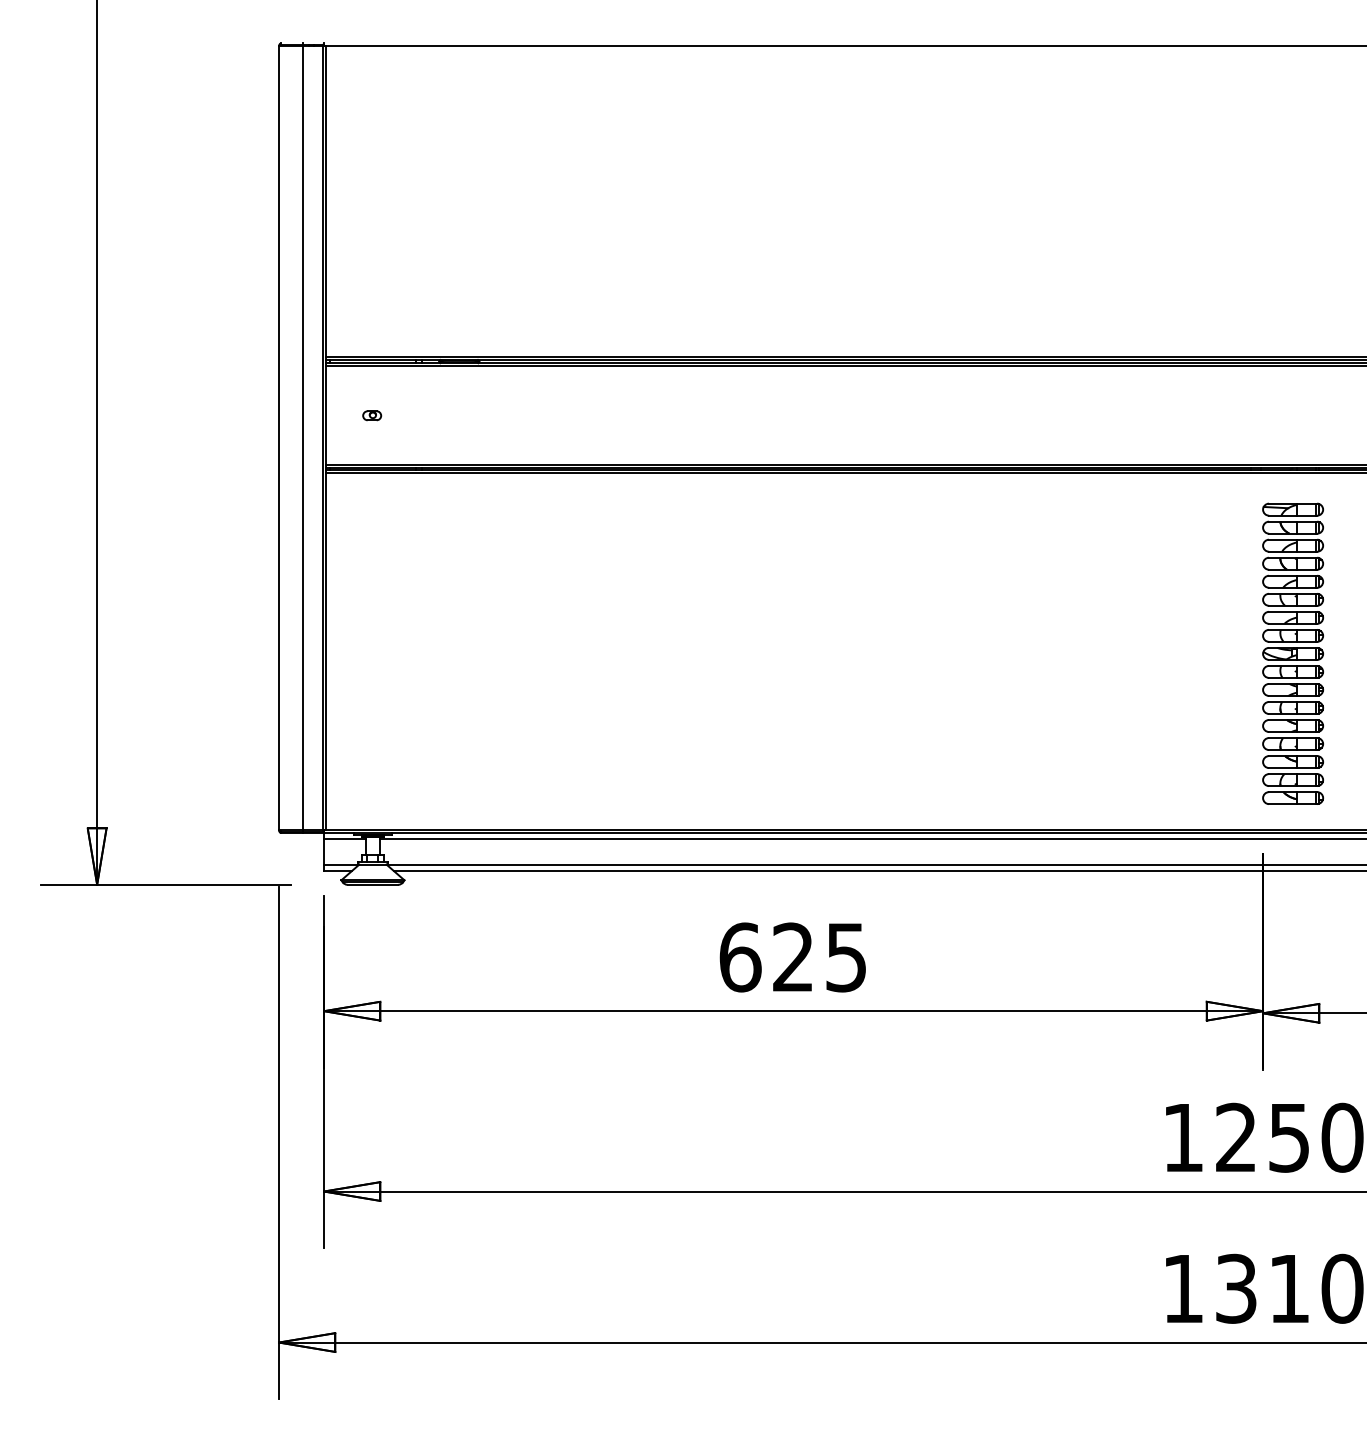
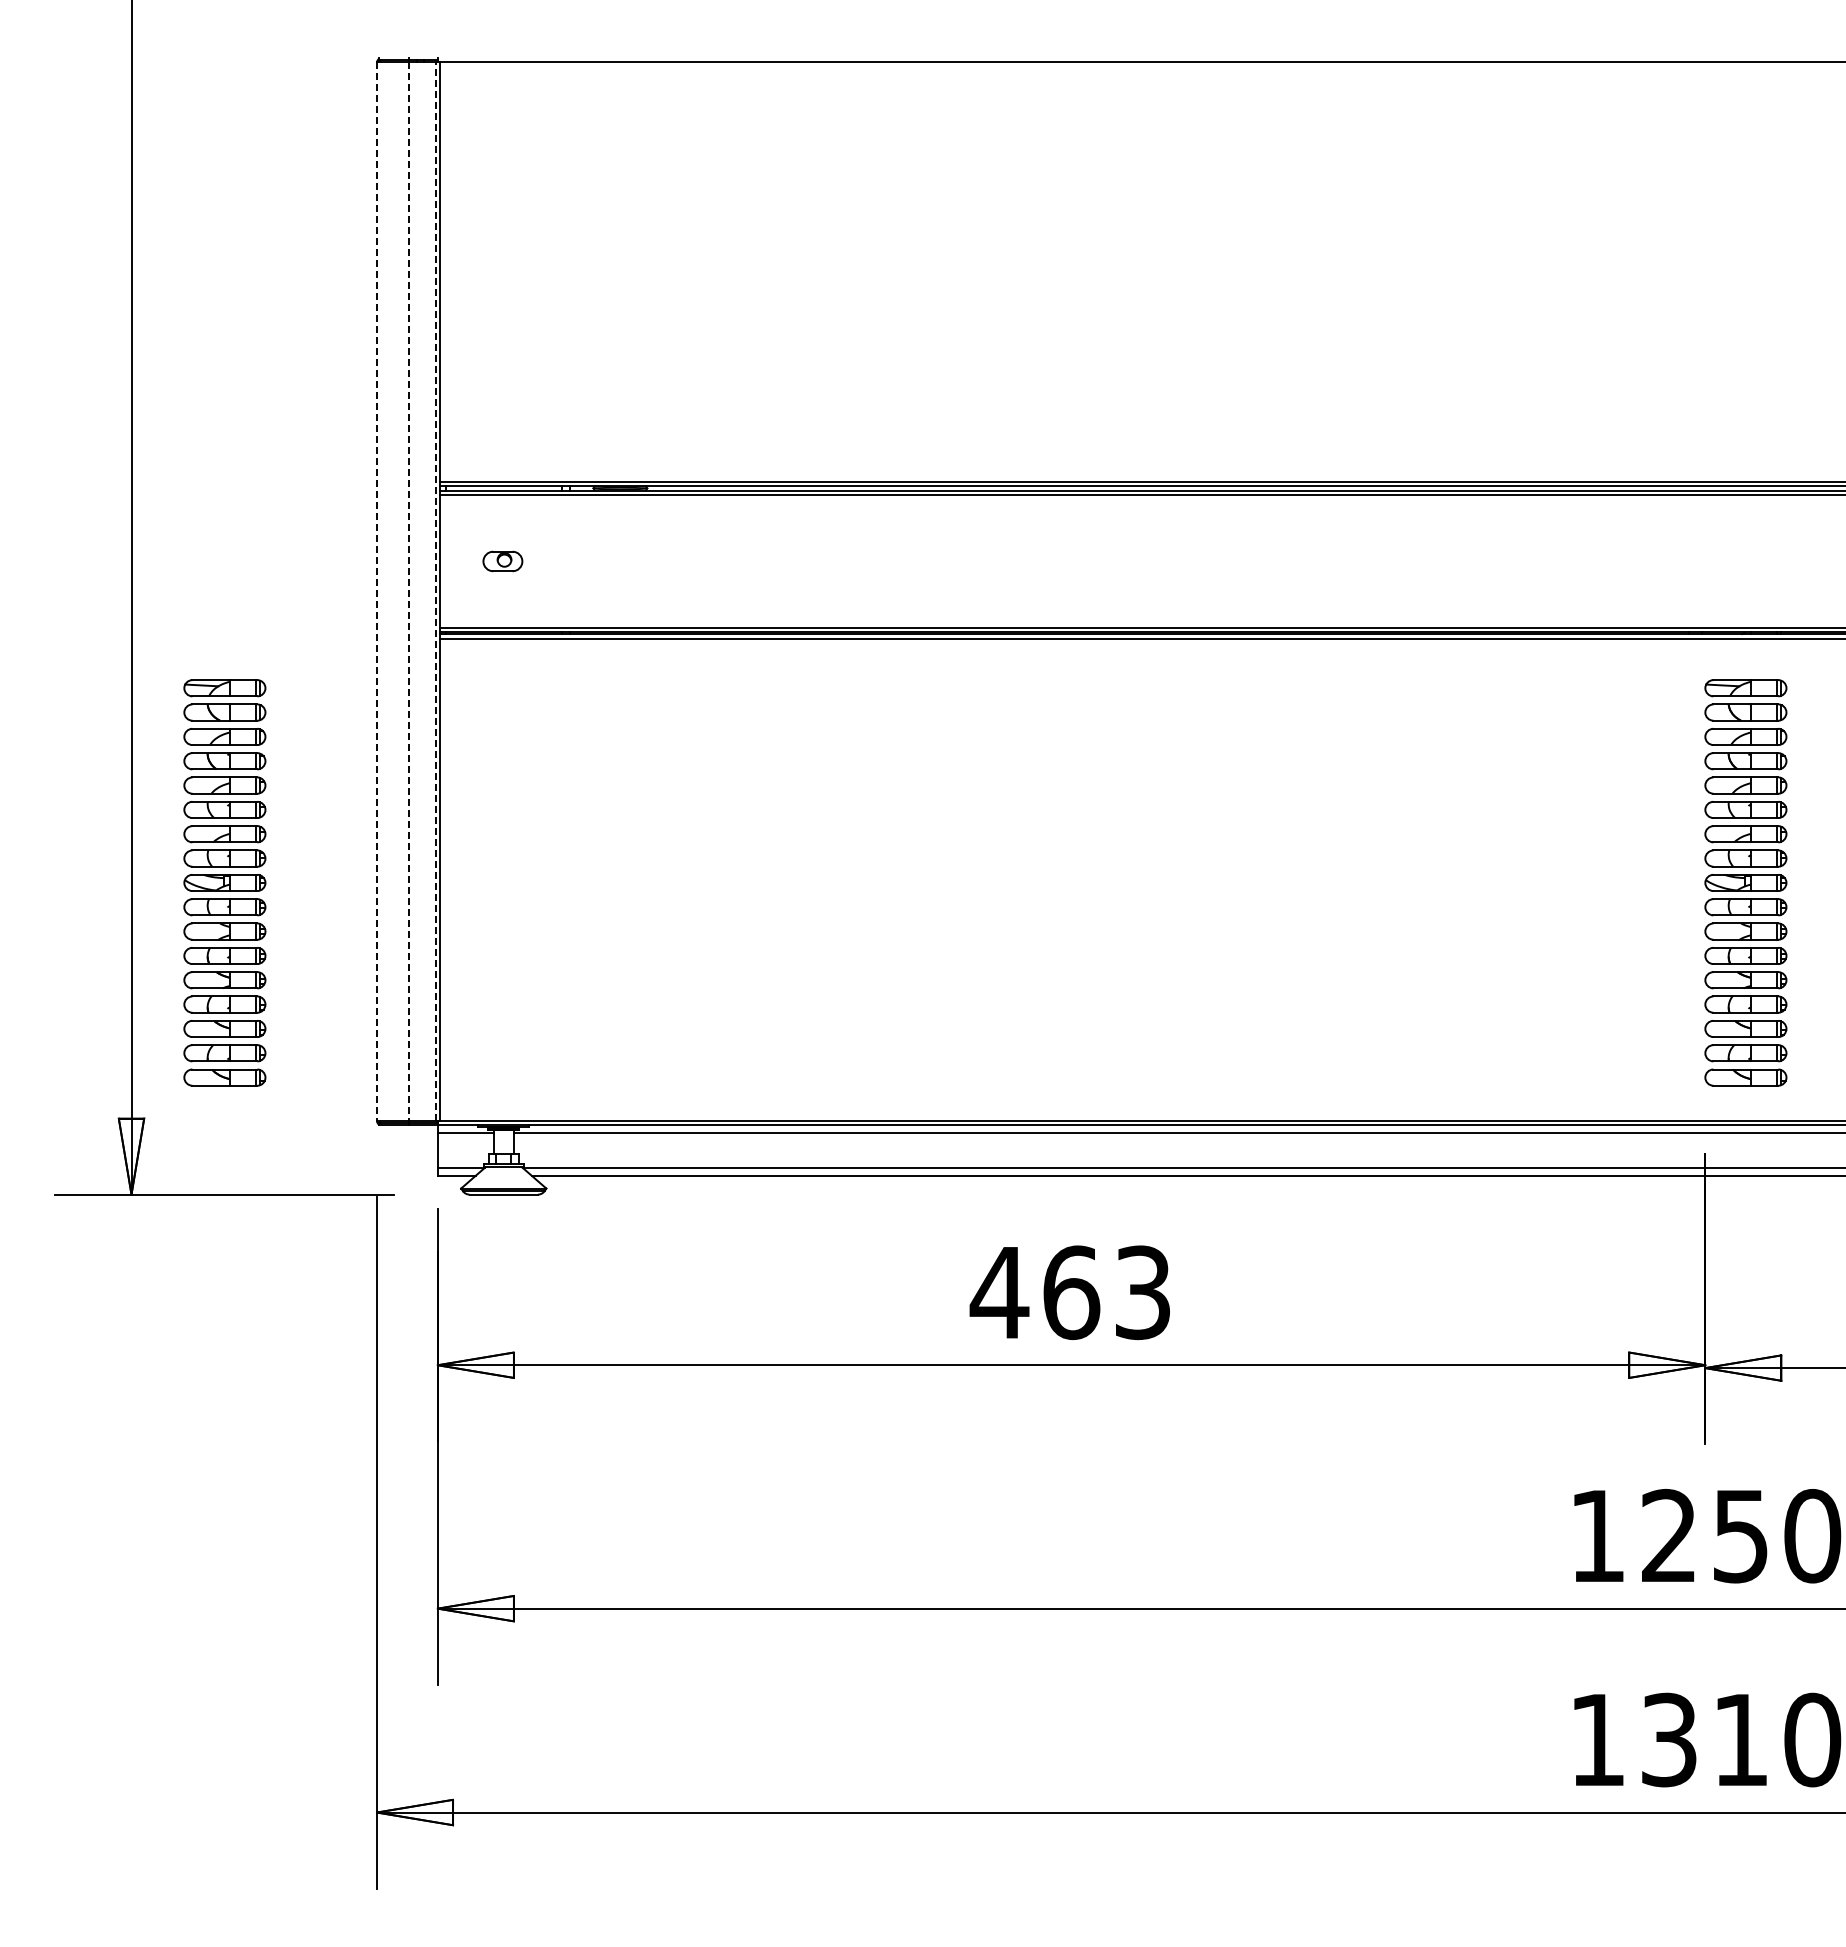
part: (371, 415) -> (502, 561), size x1.6
line: (279, 438) -> (377, 592), solid -> dashed
line: (303, 438) -> (409, 592), solid -> dashed
line: (322, 438) -> (435, 591), solid -> dashed
part: (166, 653) -> (224, 882), added
text: (792, 957) -> (1069, 1292), 625 -> 463

